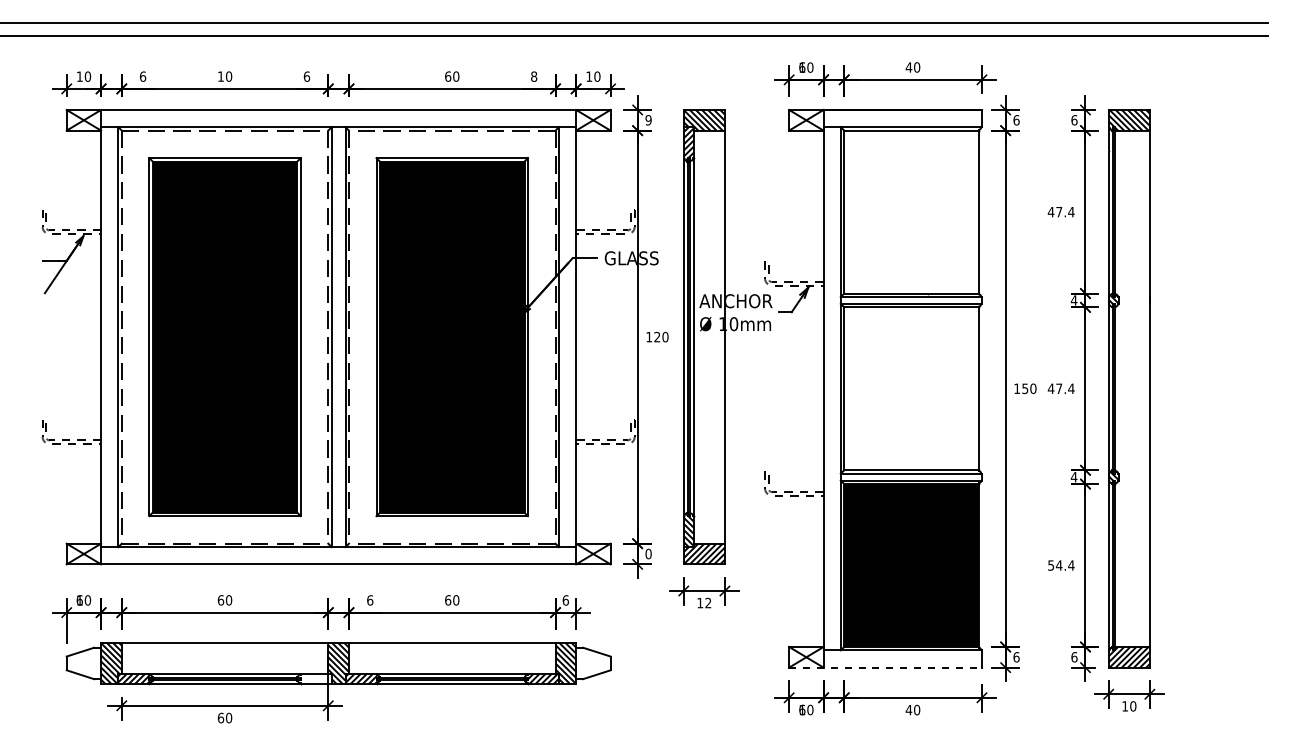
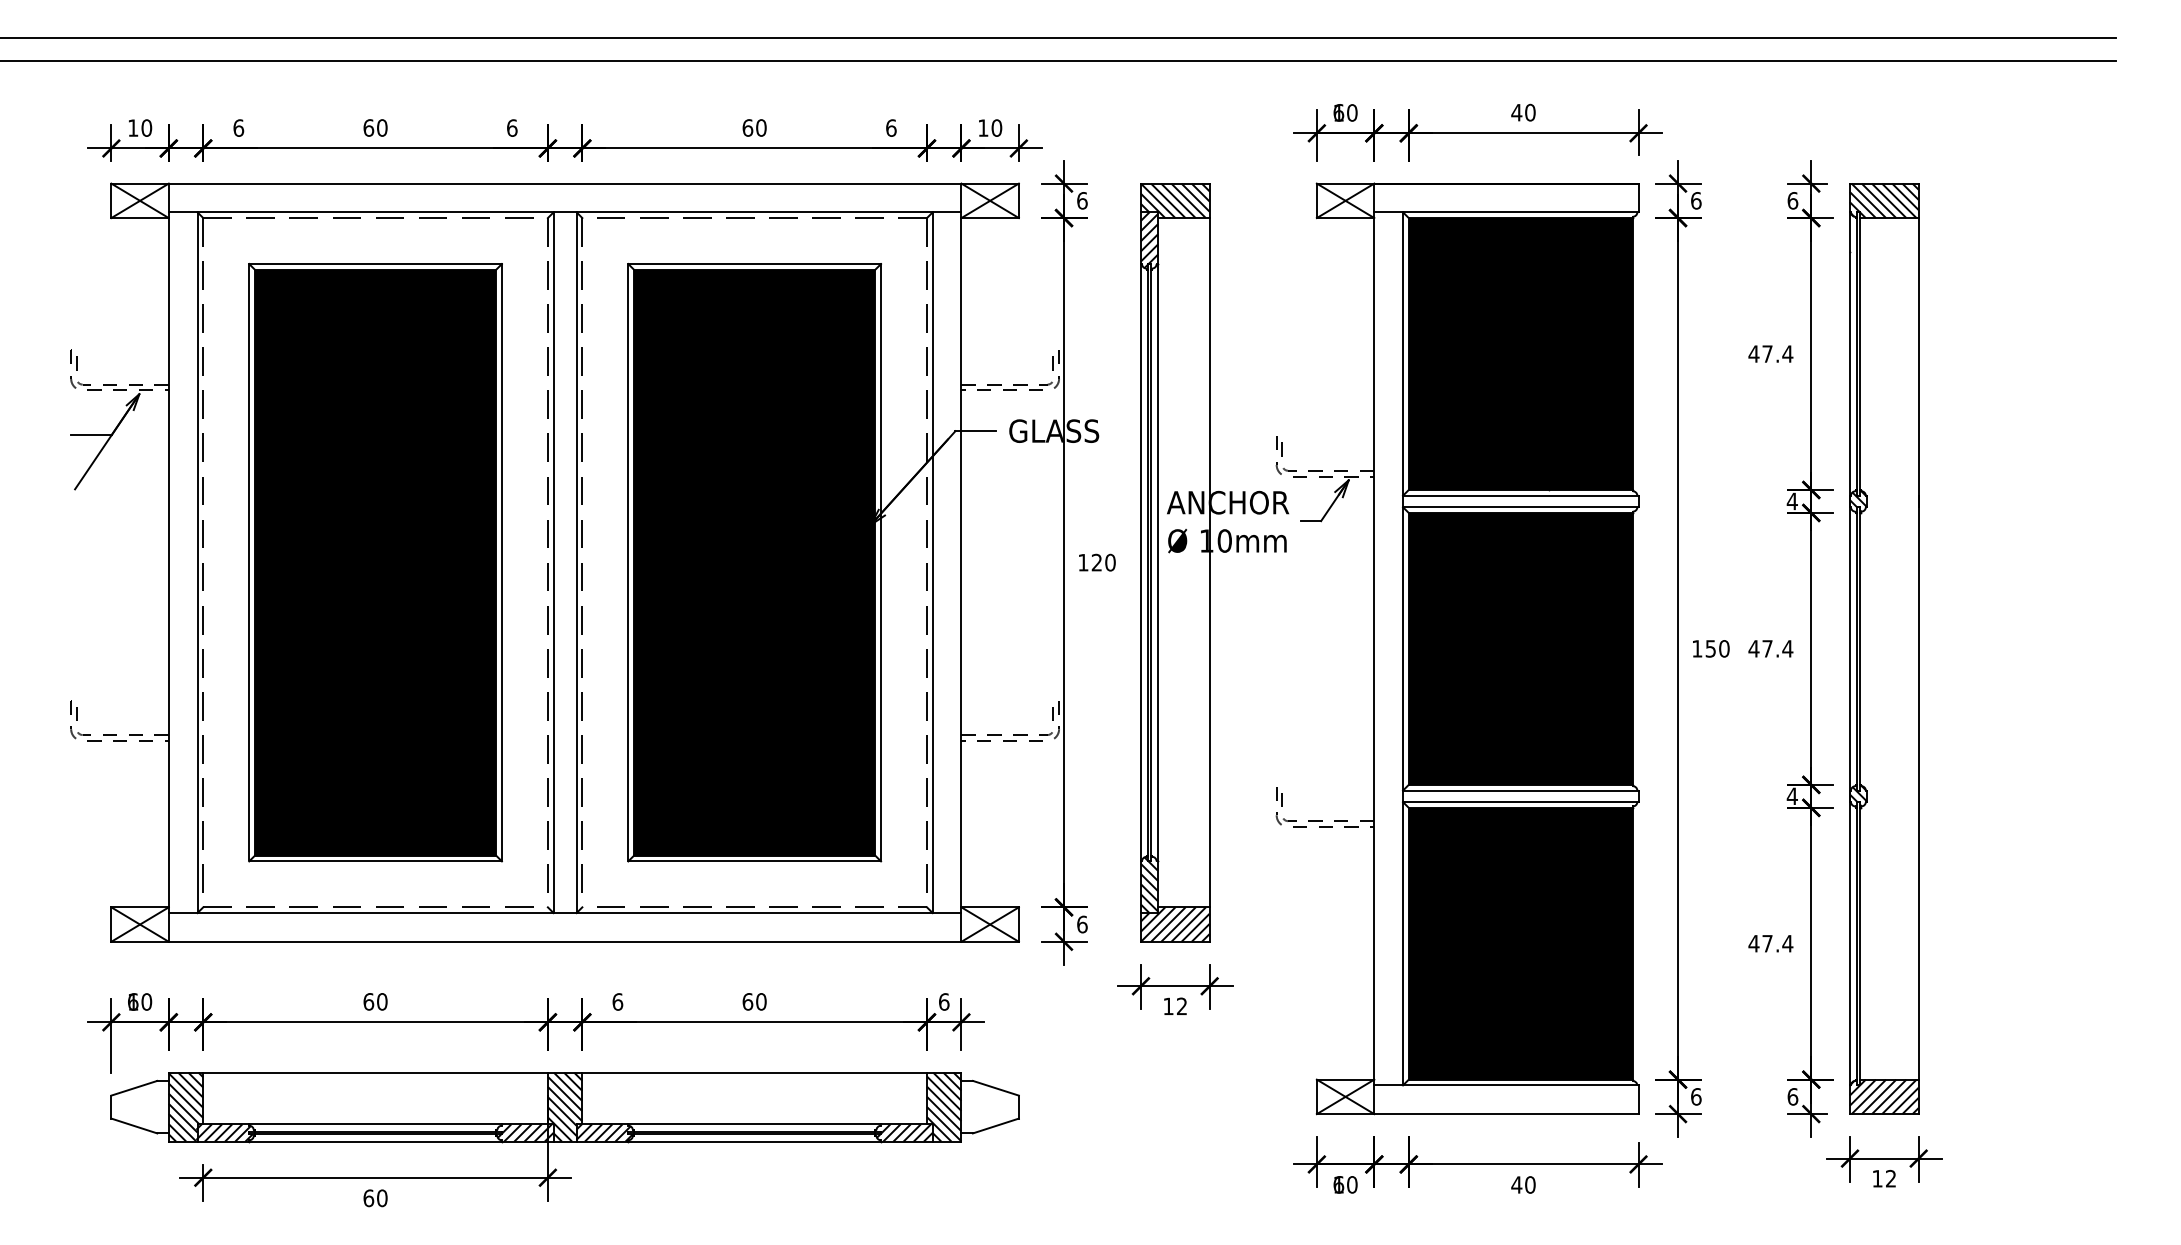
text: (220, 76) -> (367, 127), 10 -> 60
text: (534, 76) -> (891, 127), 8 -> 6
text: (648, 120) -> (1082, 201), 9 -> 6
fill: (911, 211) -> (1520, 353), added
fill: (911, 388) -> (1520, 648), added
text: (648, 553) -> (1082, 923), 0 -> 6
text: (1054, 565) -> (1759, 943), 54.4 -> 47.4
line: (886, 667) -> (1479, 1113), dashed -> solid
hatch: (314, 678) -> (524, 1132), added
text: (1133, 706) -> (1891, 1178), 10 -> 12

